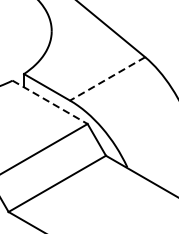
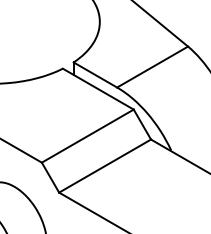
line: (107, 79) -> (152, 67), dashed -> solid
line: (50, 102) -> (98, 89), dashed -> solid

